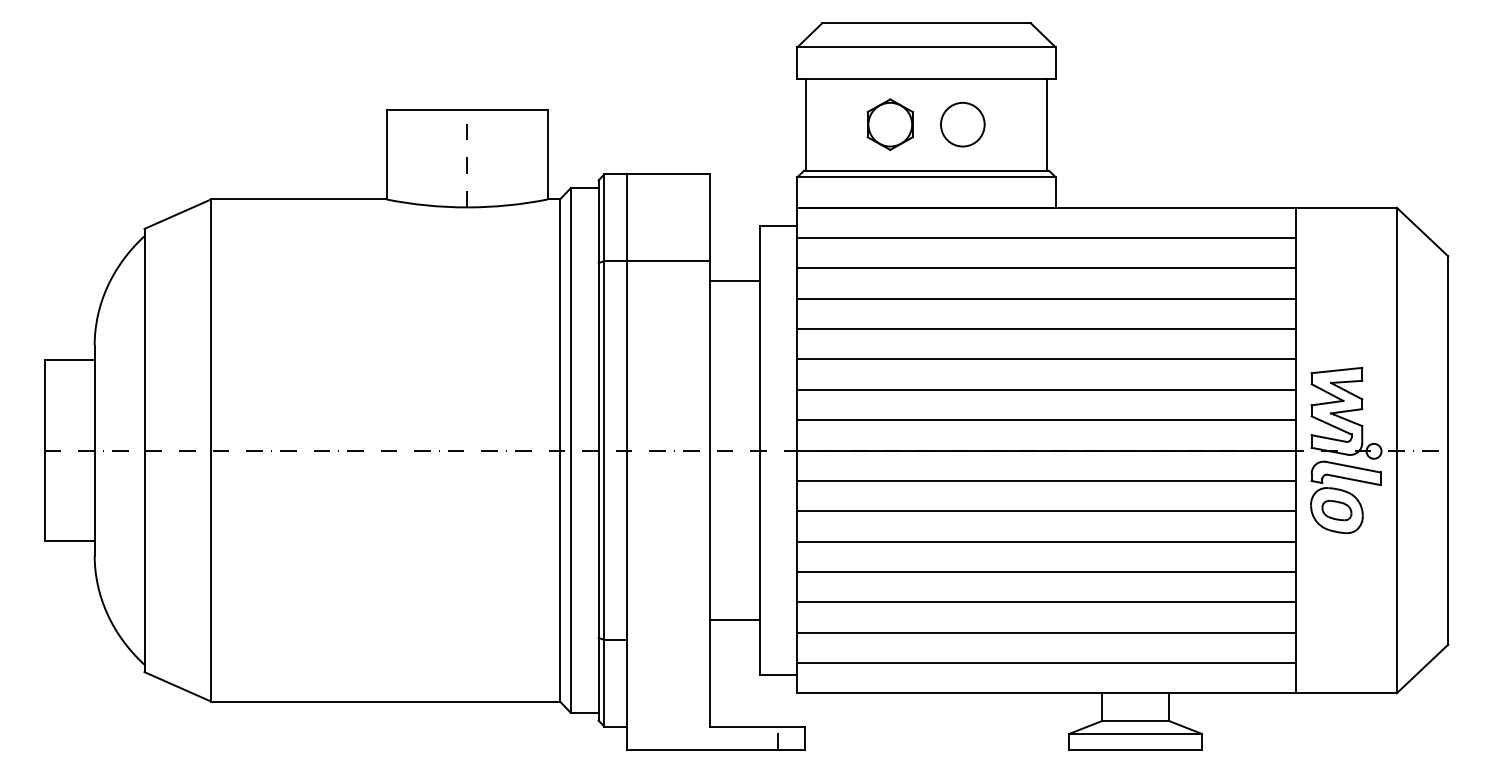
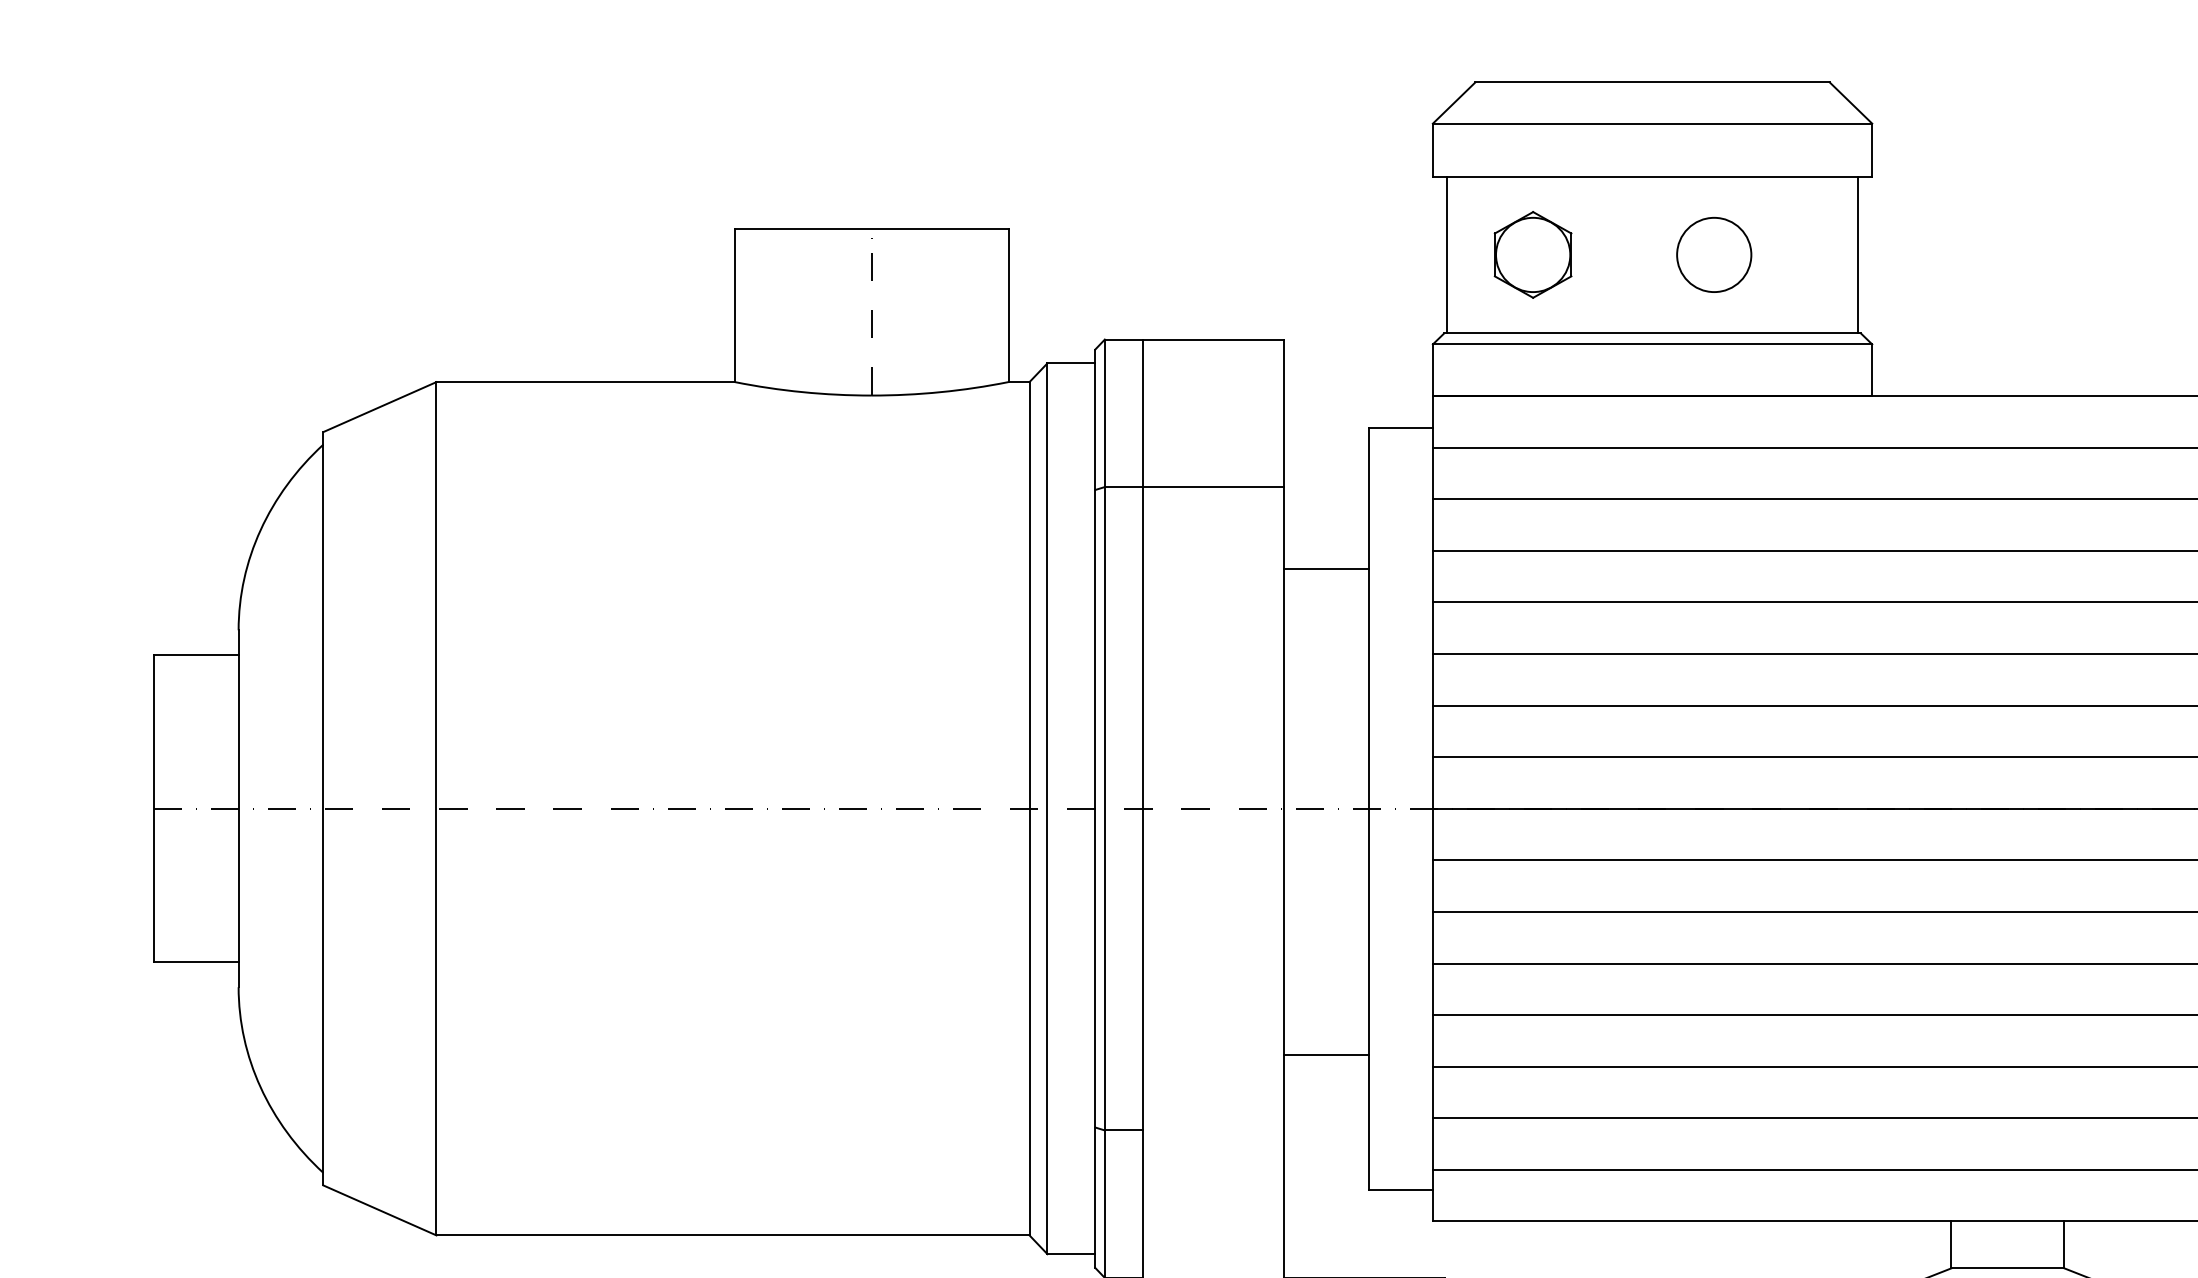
part: (889, 124) -> (1531, 254), moved
line: (734, 280) -> (1326, 569), moved
line: (734, 620) -> (1326, 1055), moved

